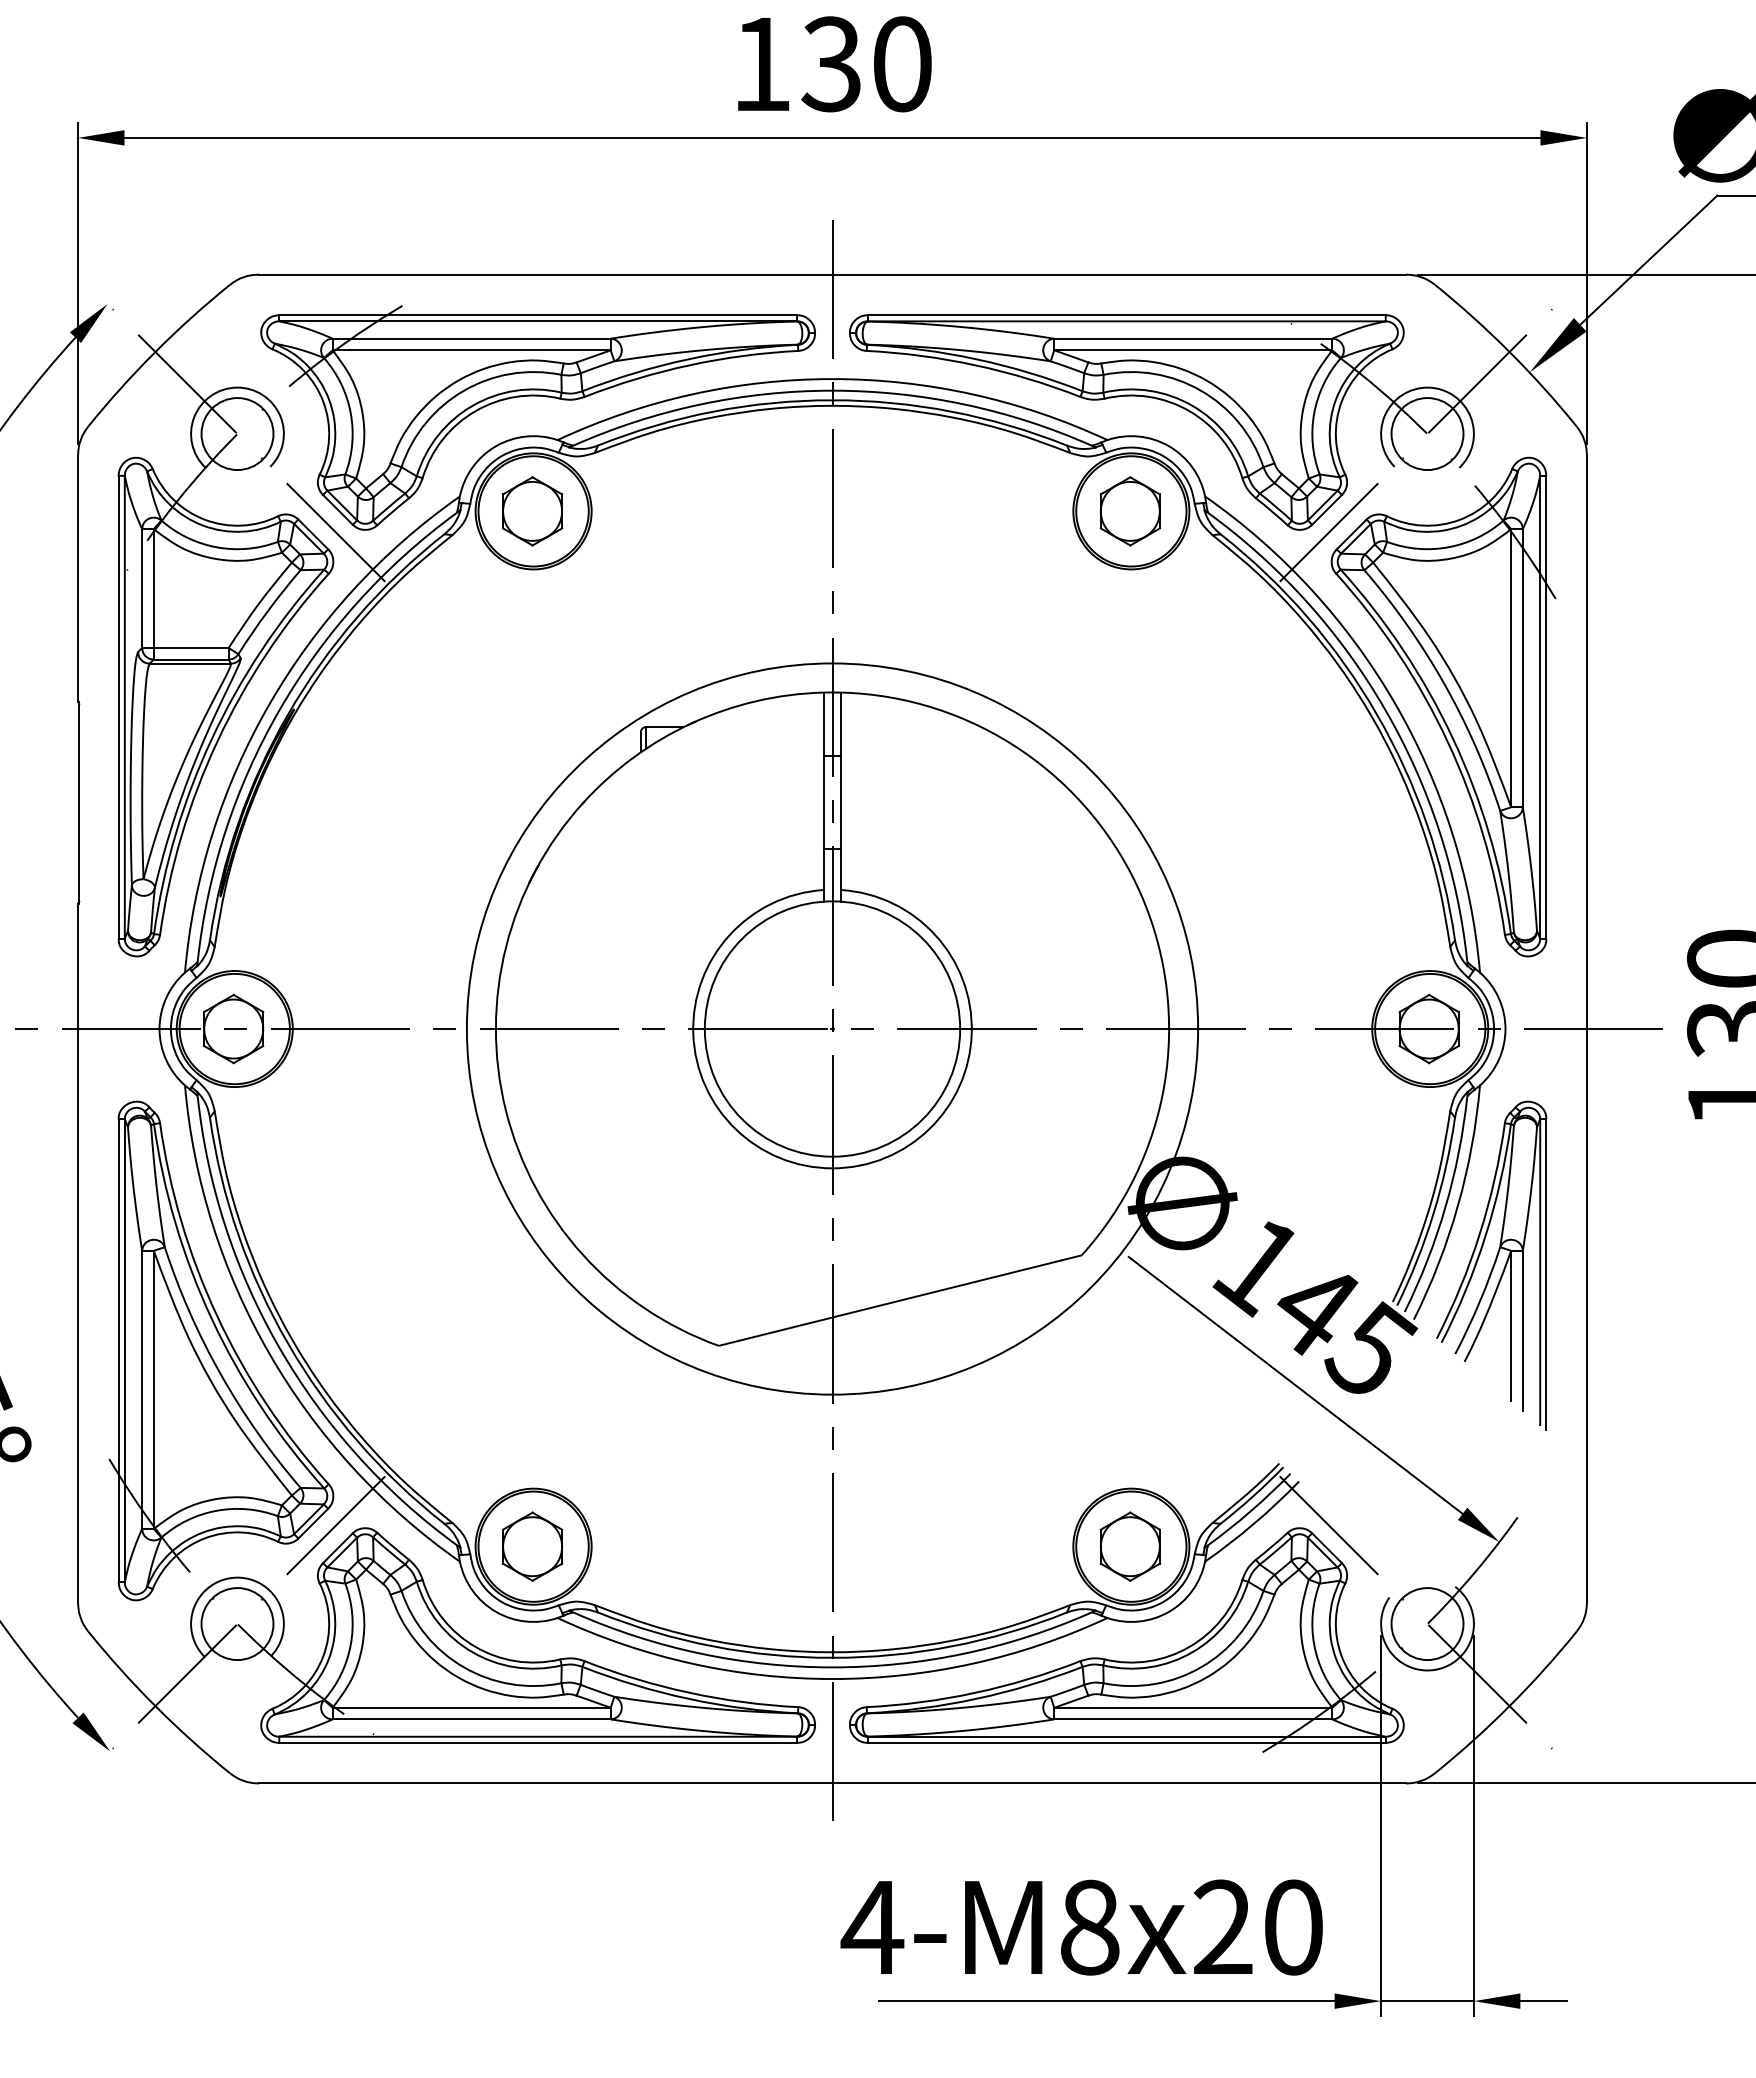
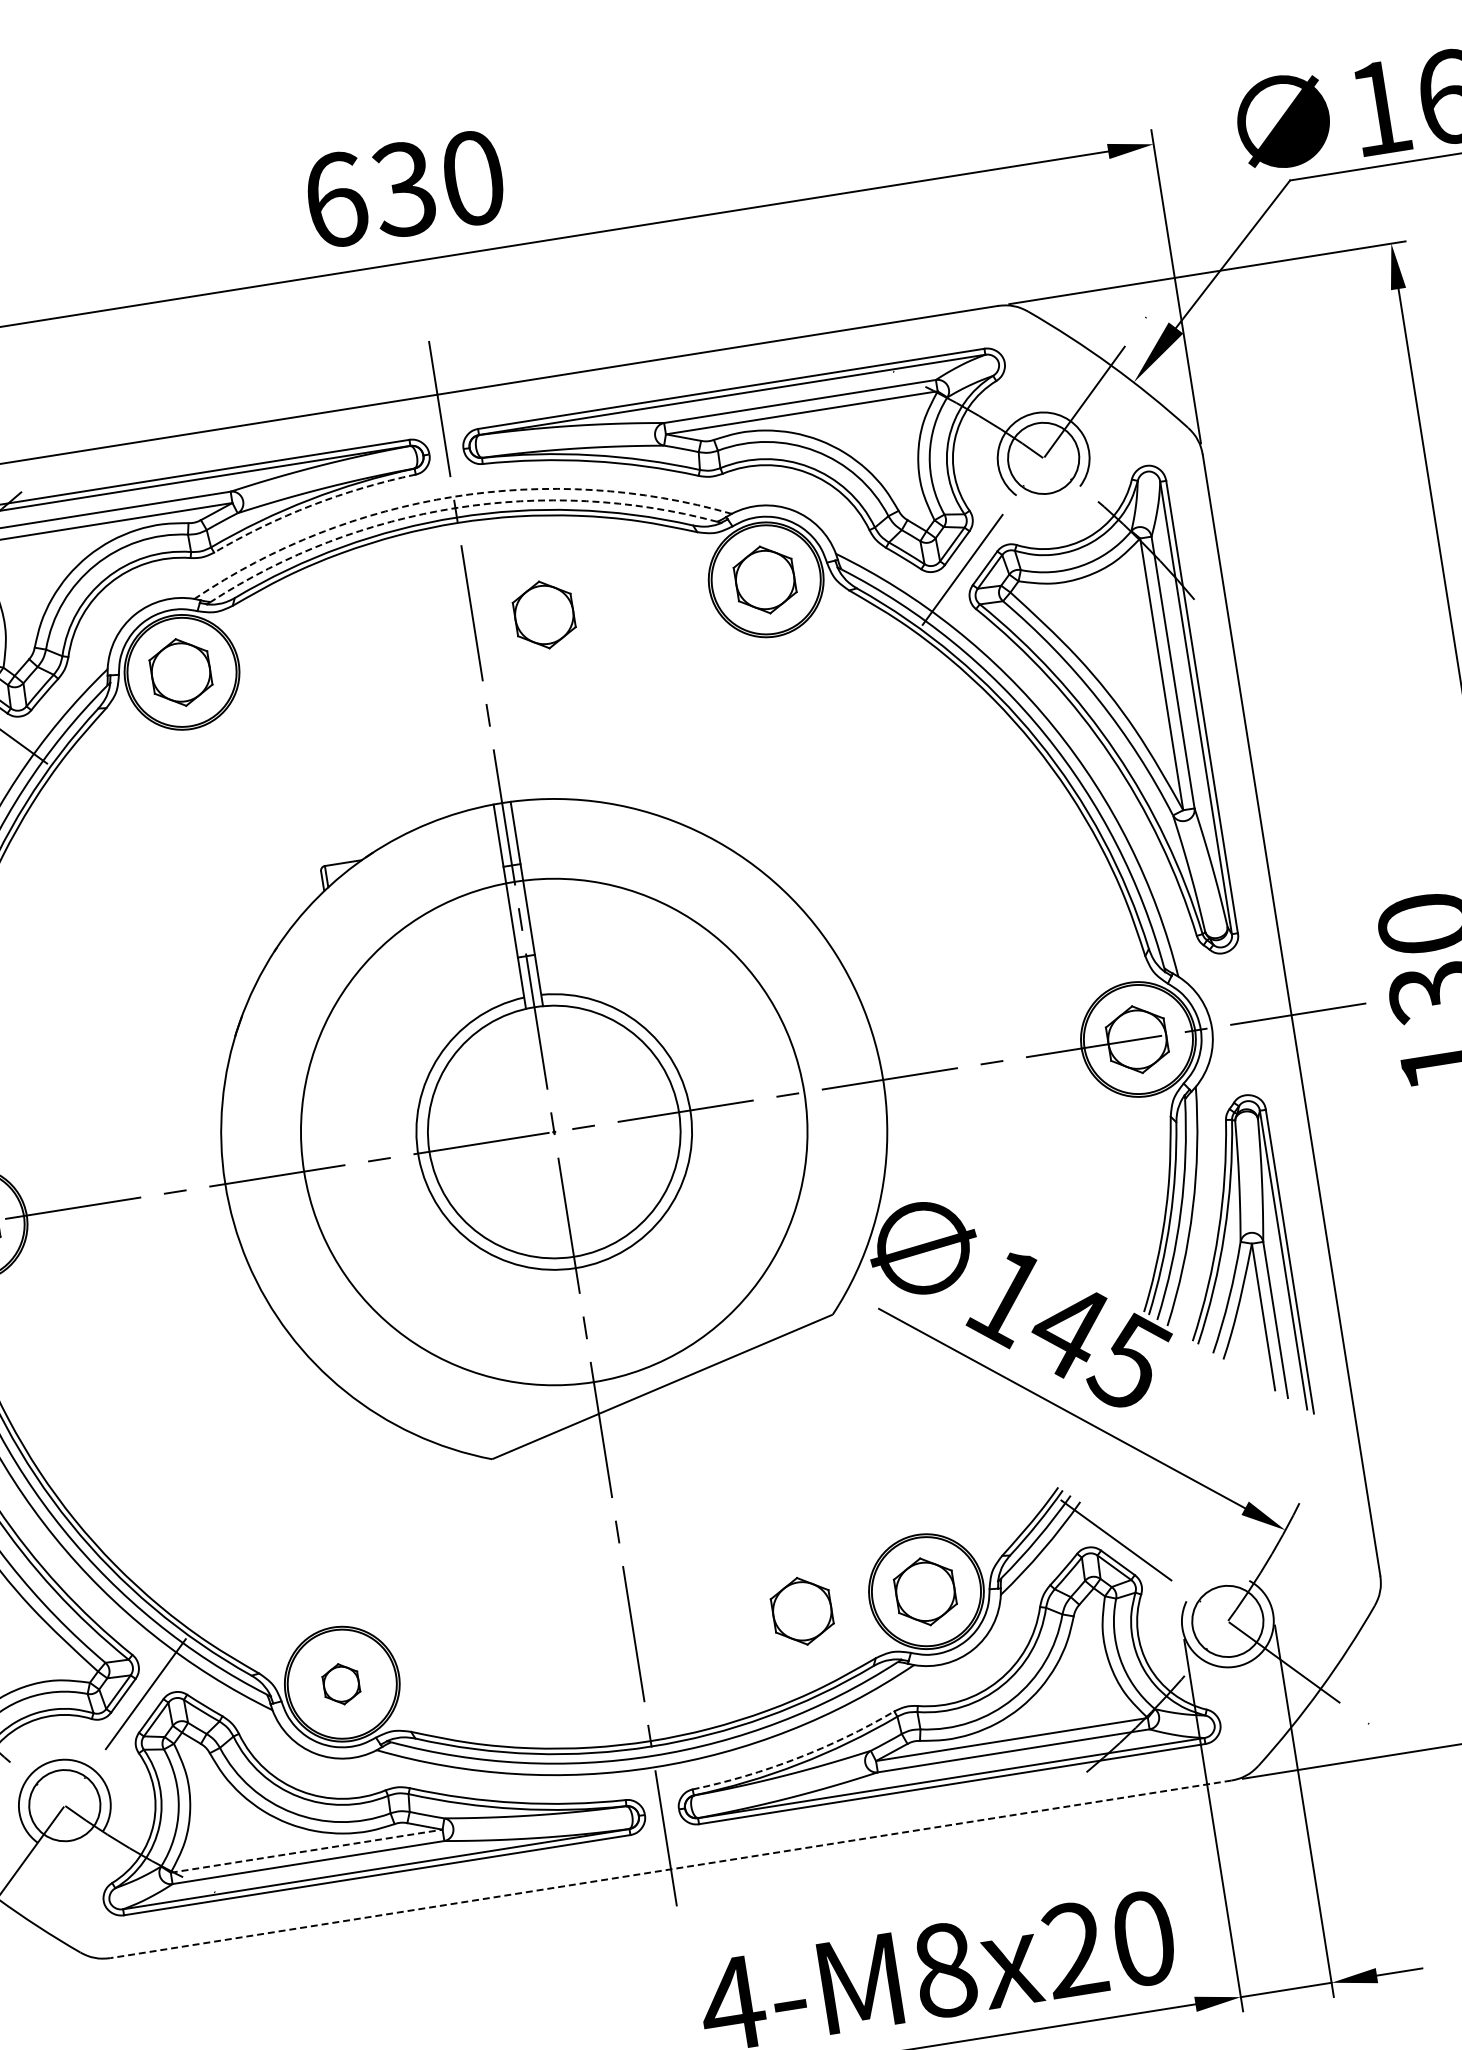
text: (762, 64) -> (336, 200), 130 -> 630
arc: (689, 365) -> (311, 505), solid -> dashed
arc: (832, 379) -> (453, 497), solid -> dashed
arc: (832, 390) -> (455, 507), solid -> dashed
part: (903, 511) -> (543, 615), added
circle: (832, 1028) -> (554, 1131), size x0.7
part: (532, 1546) -> (341, 1684), size x0.6
part: (1003, 1546) -> (801, 1611), added
arc: (975, 1692) -> (796, 1758), solid -> dashed
line: (472, 1707) -> (307, 1850), solid -> dashed
line: (832, 1783) -> (671, 1869), solid -> dashed

